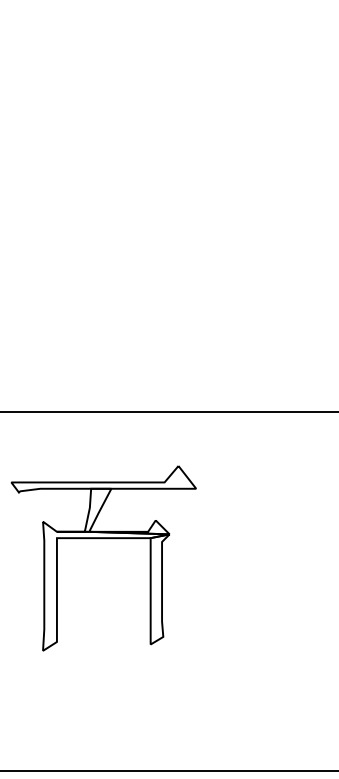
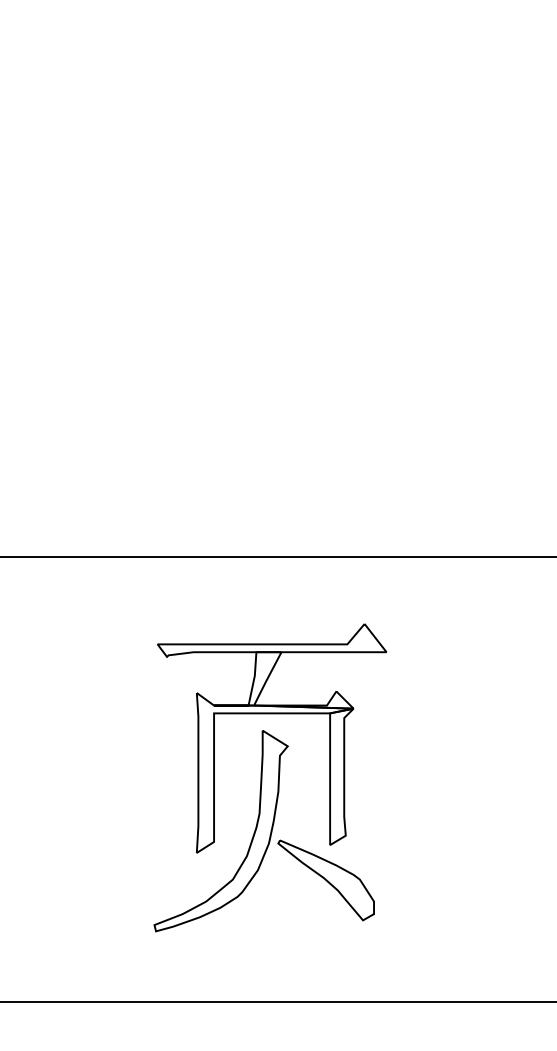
part: (96, 633) -> (263, 831), added

